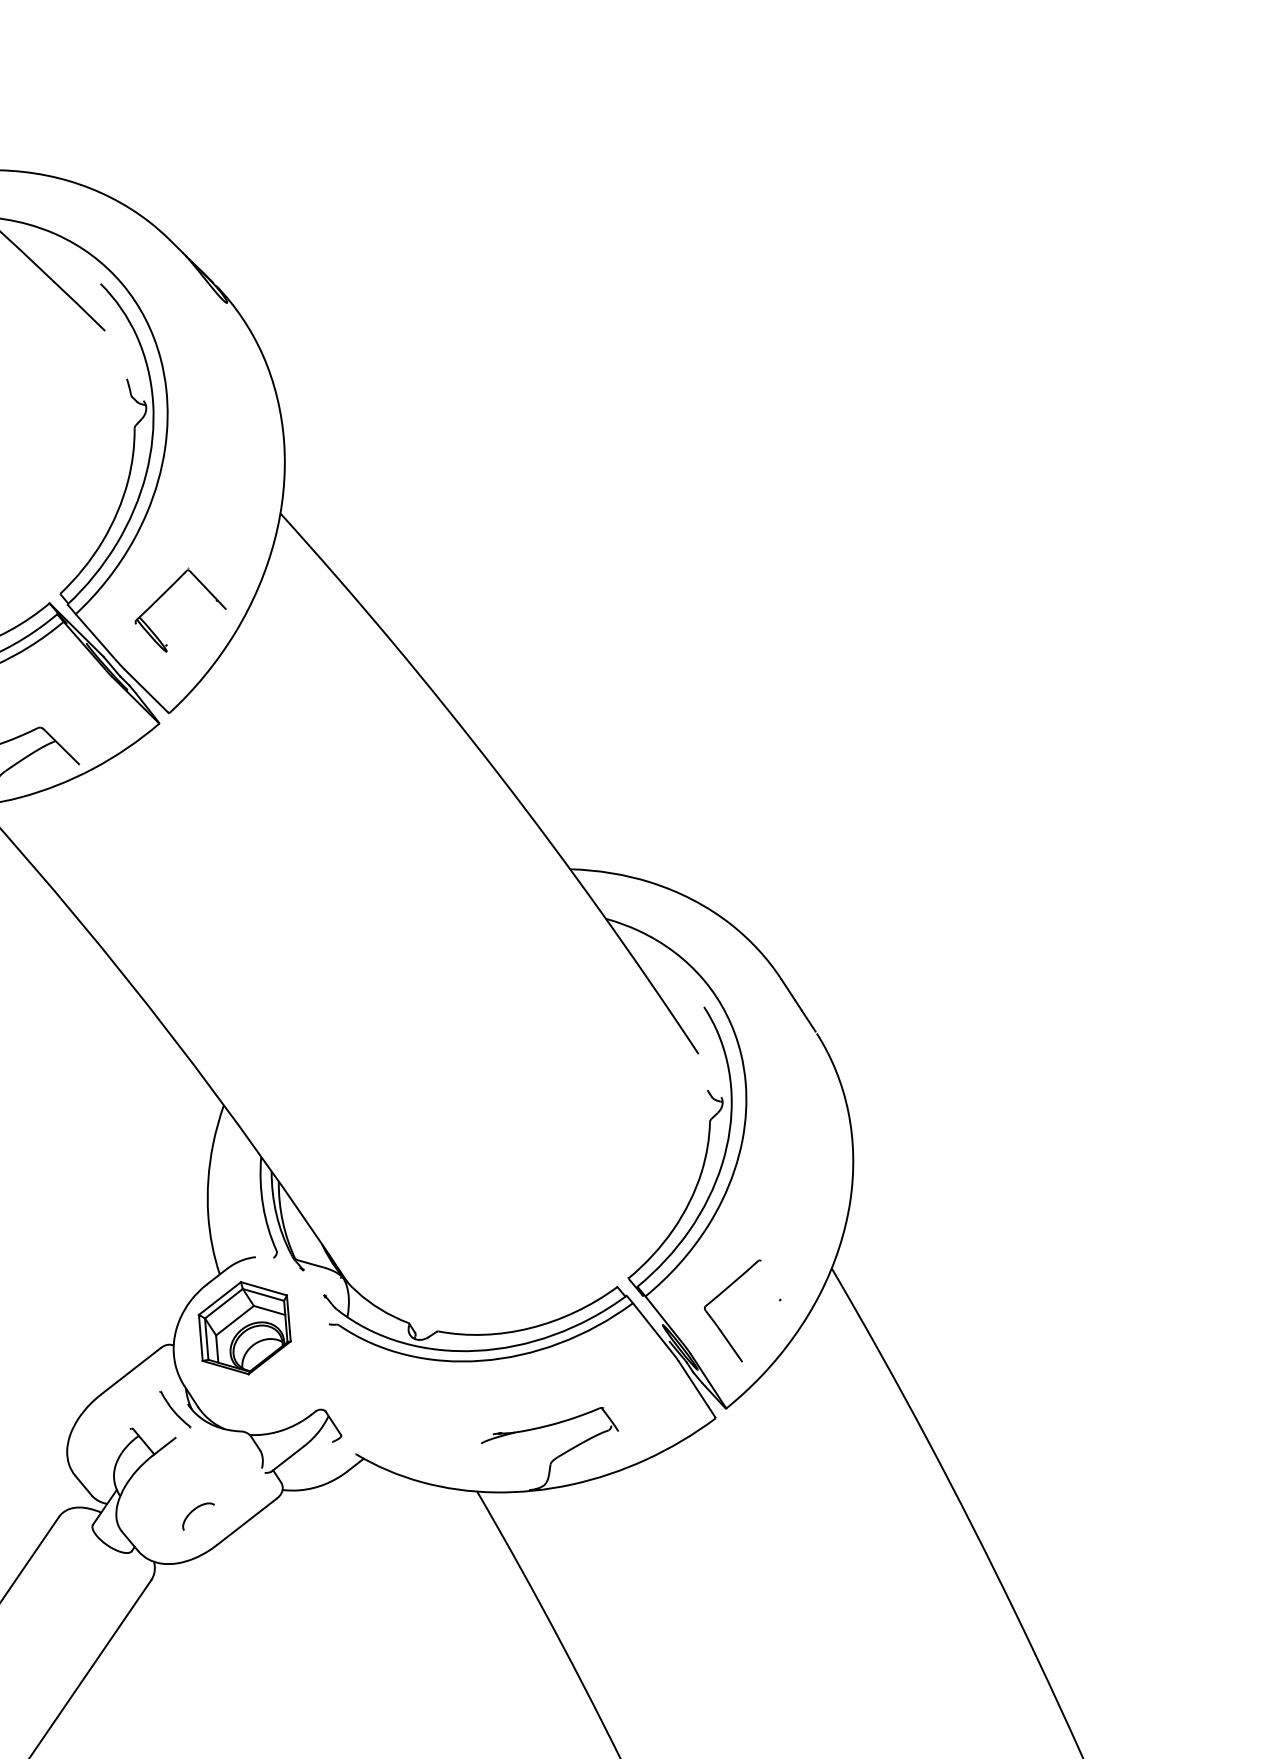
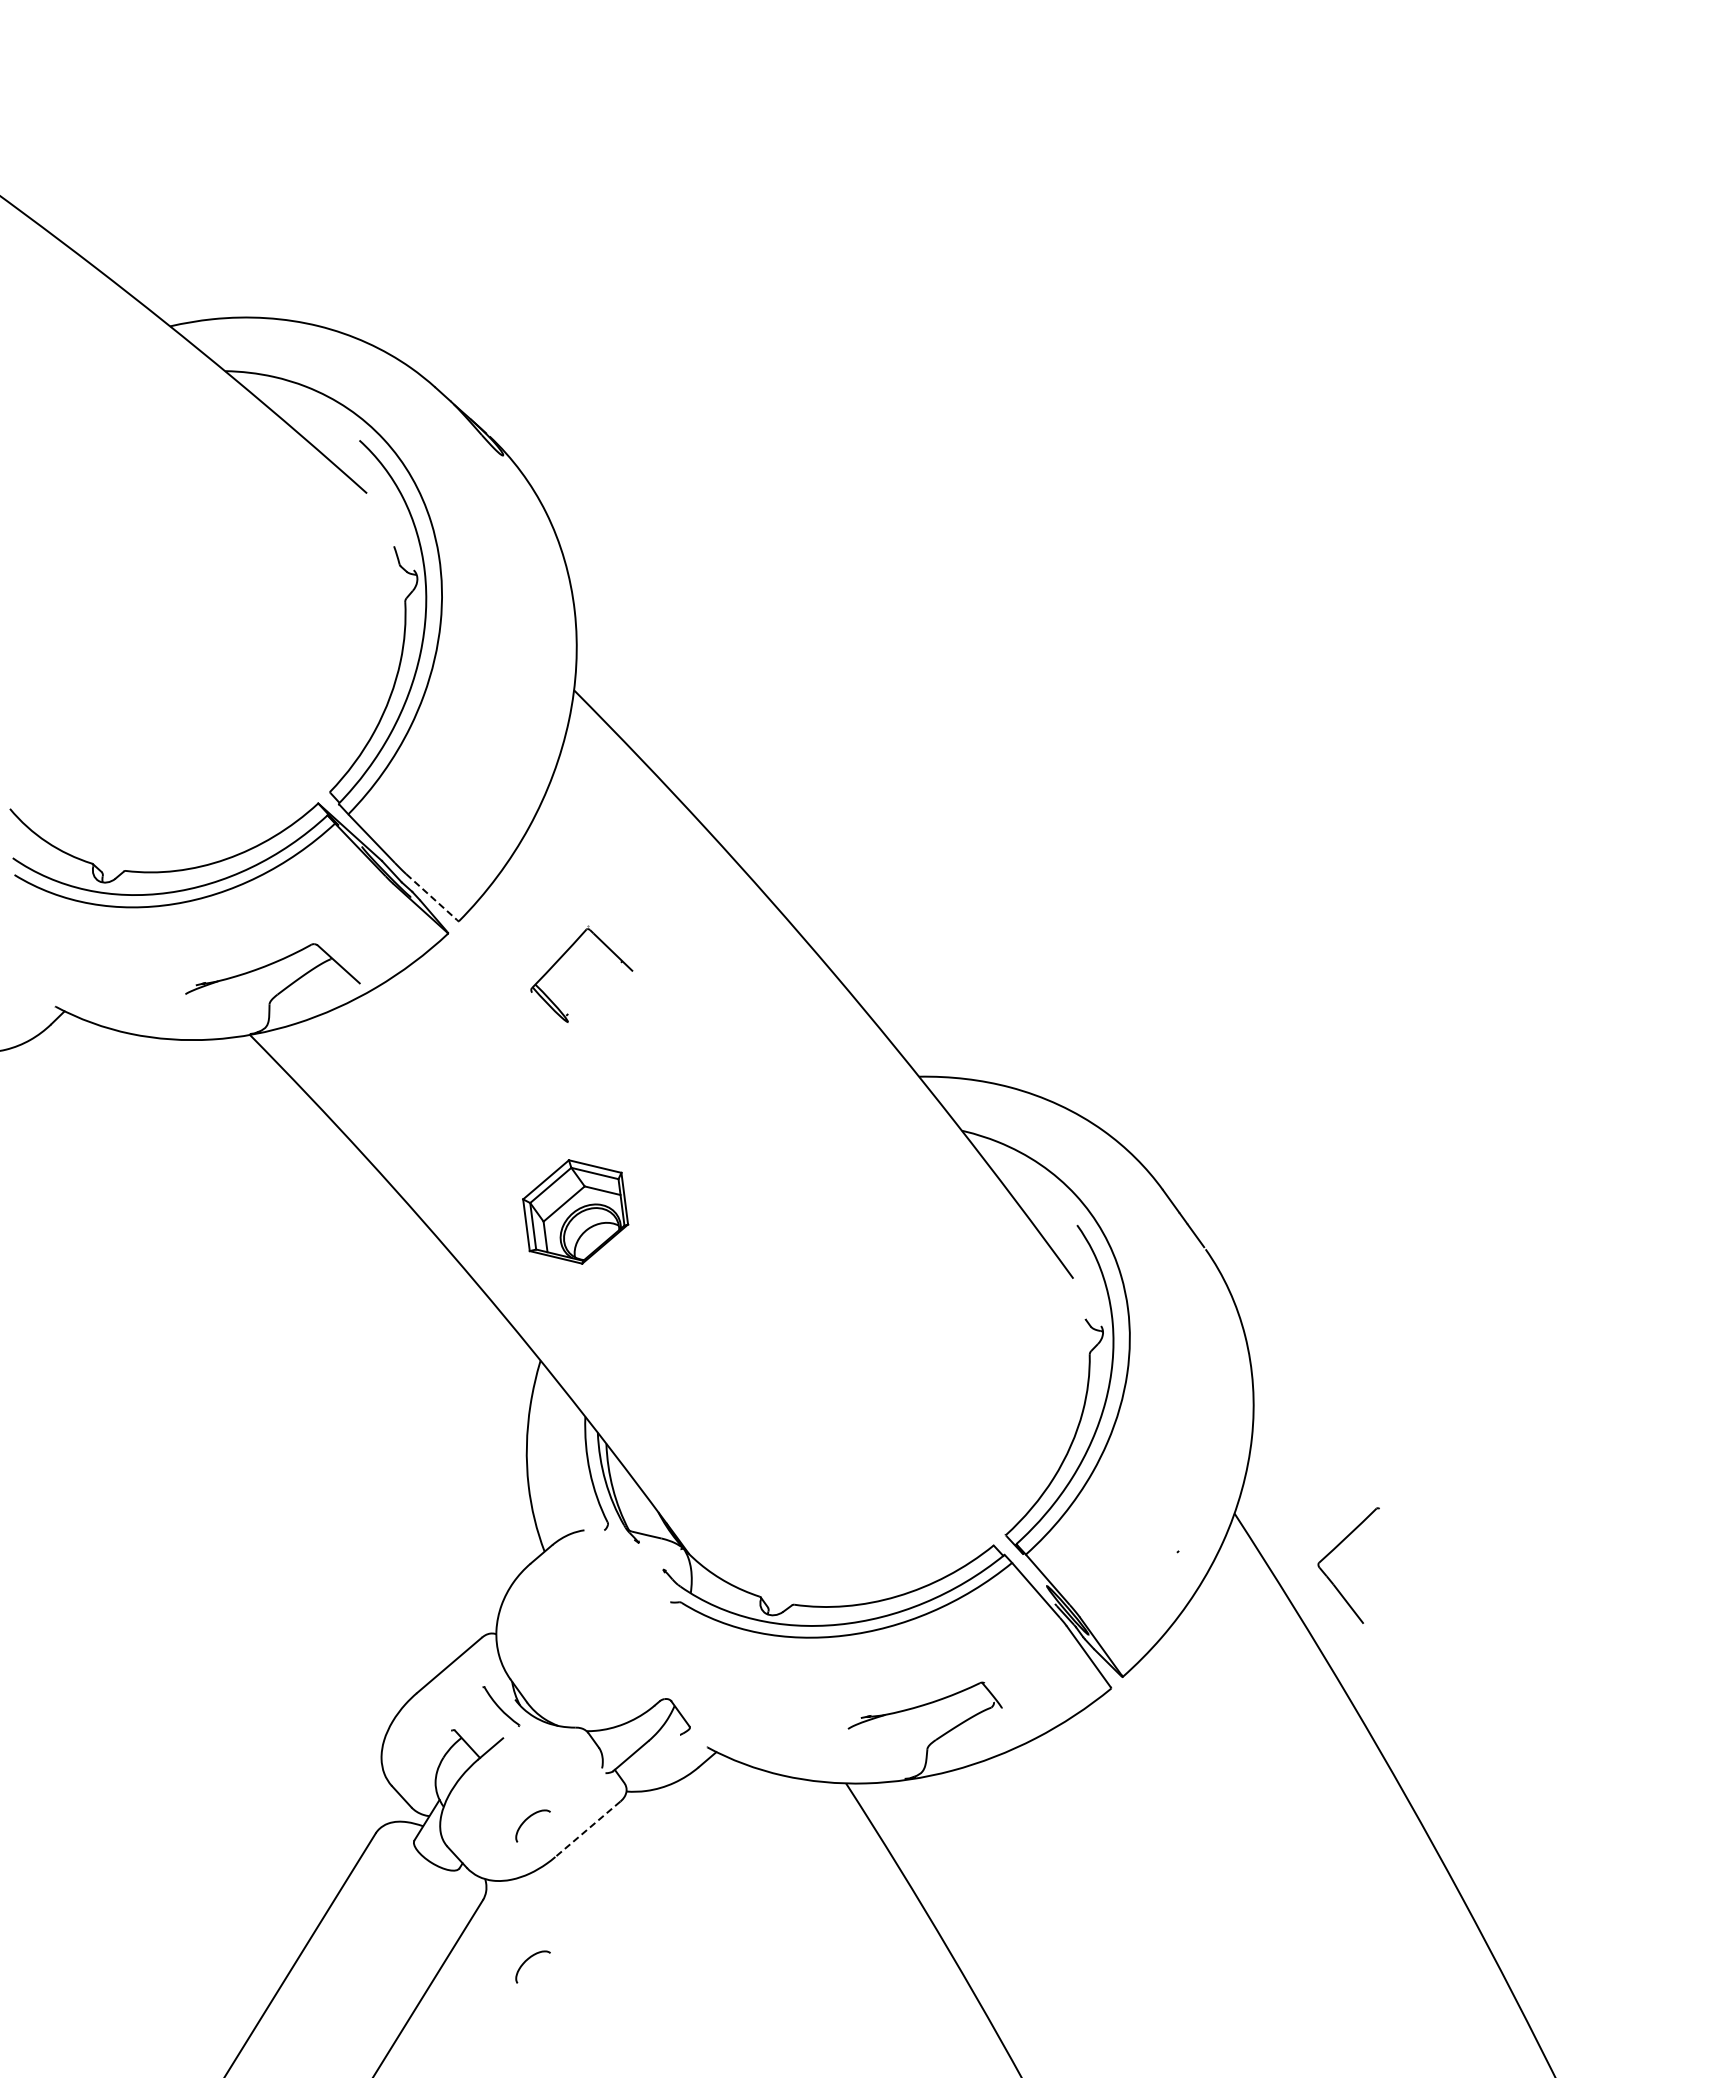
part: (166, 592) -> (564, 955), moved
line: (145, 691) -> (431, 897), solid -> dashed
part: (719, 1296) -> (1334, 1550), moved
part: (244, 1327) -> (575, 1211), moved
line: (246, 1522) -> (587, 1829), solid -> dashed
curve: (190, 1634) -> (529, 1959), added

